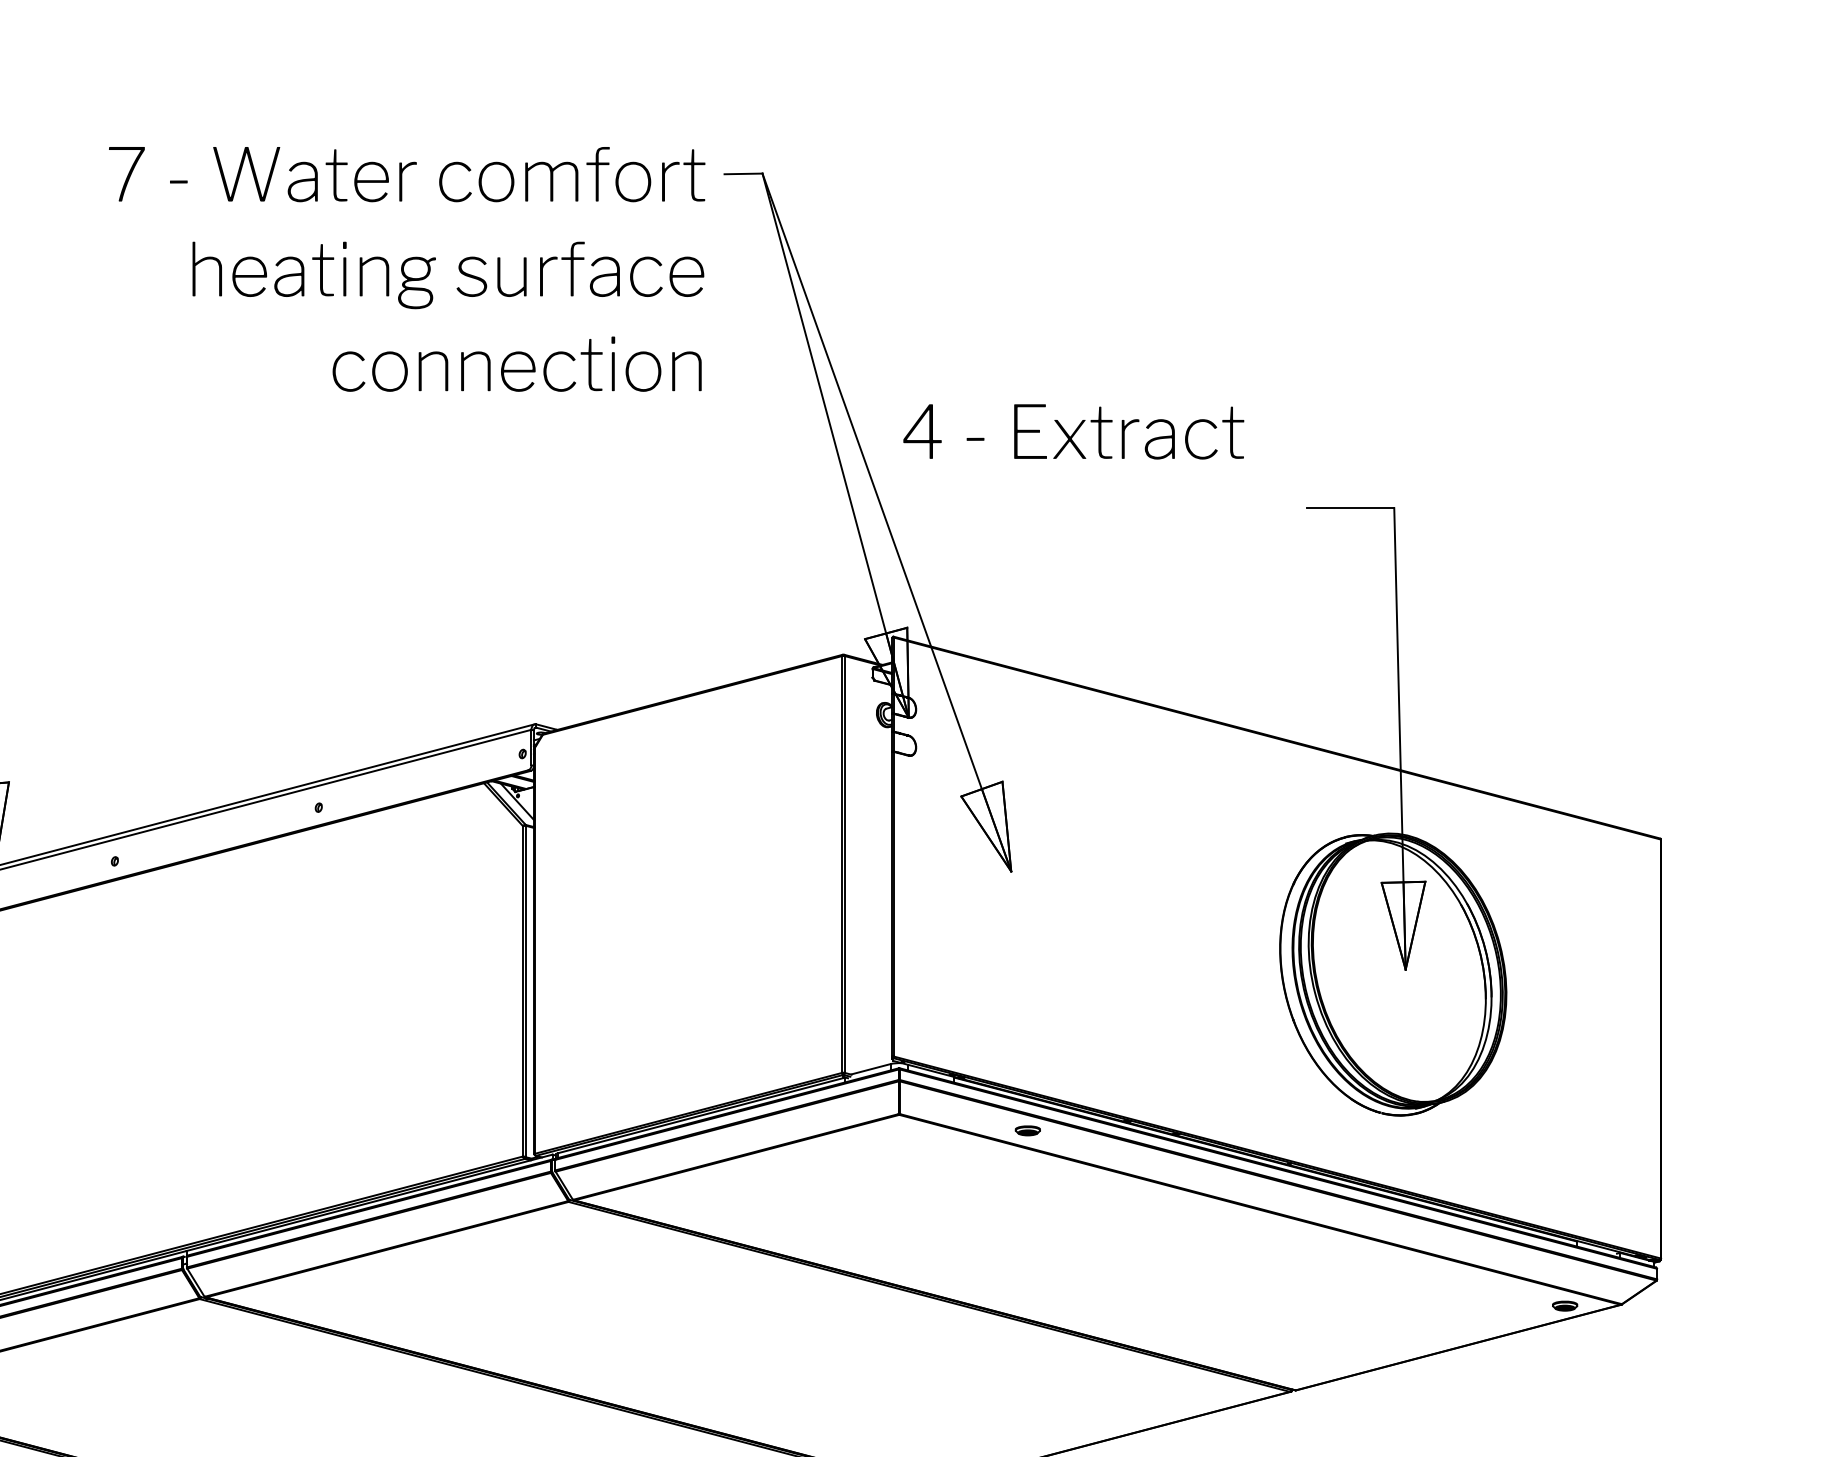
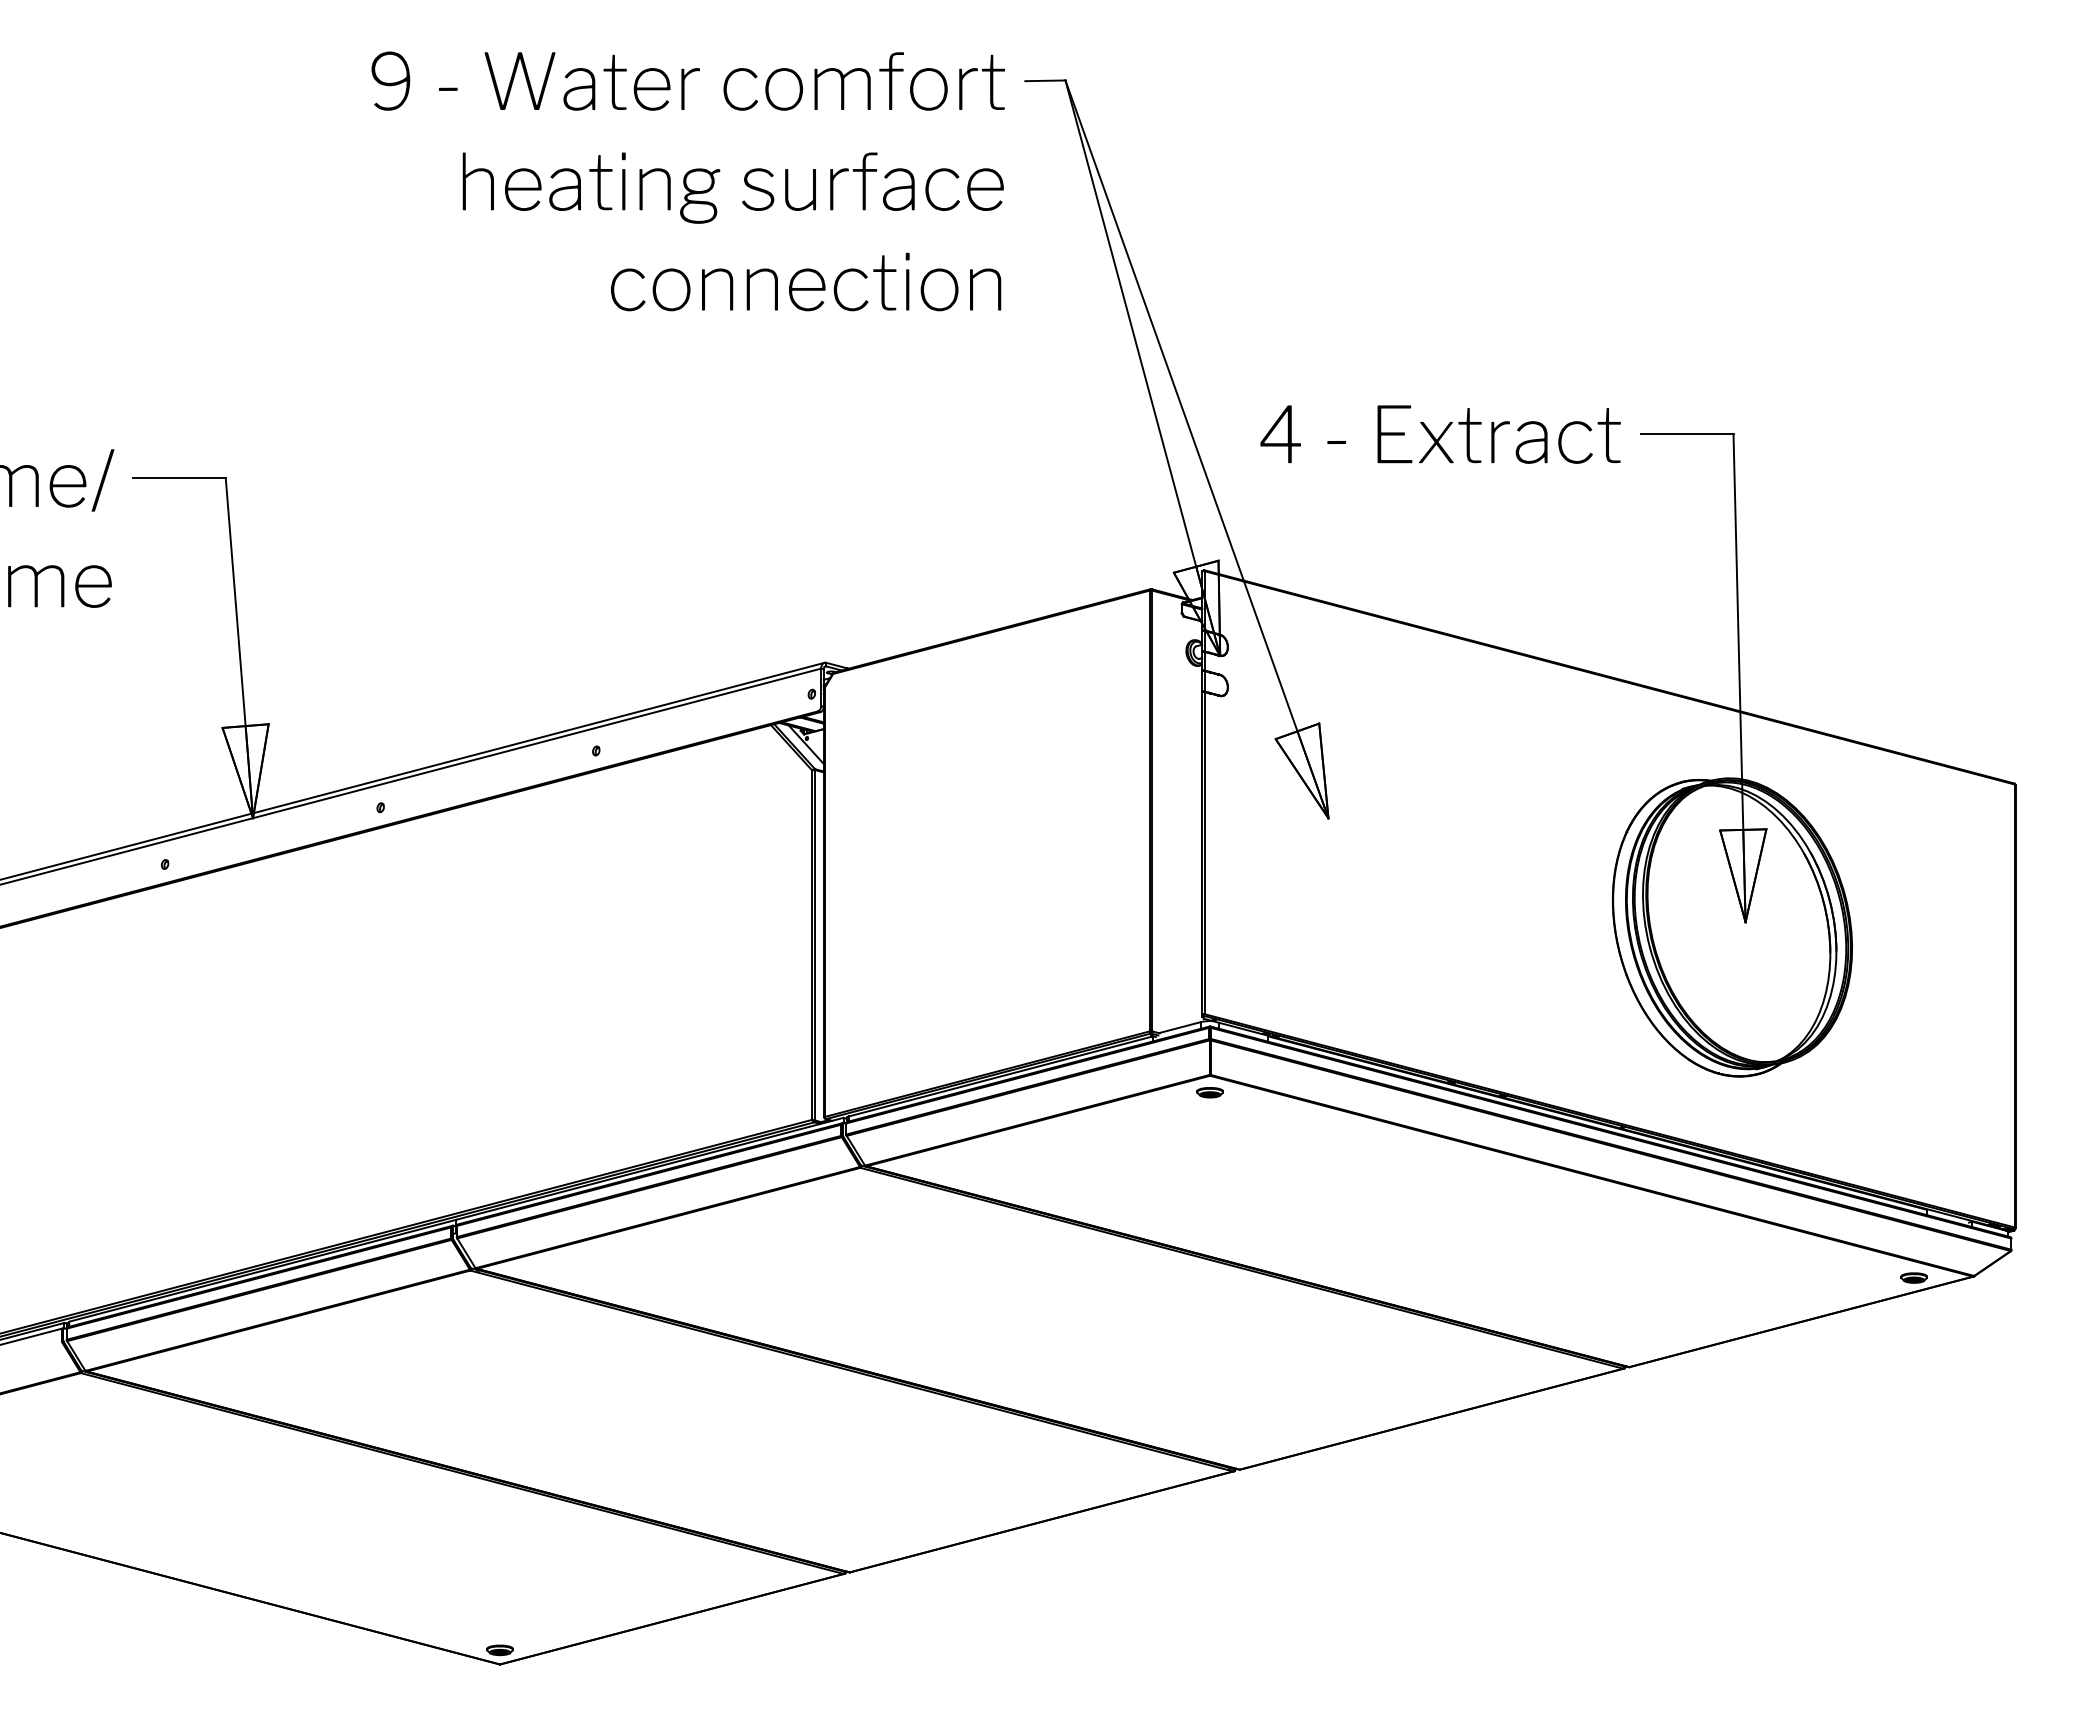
text: (125, 173) -> (391, 80), 7 -> 9
text: (1073, 431) -> (1440, 434), moved
part: (1027, 1130) -> (1209, 1092), moved

